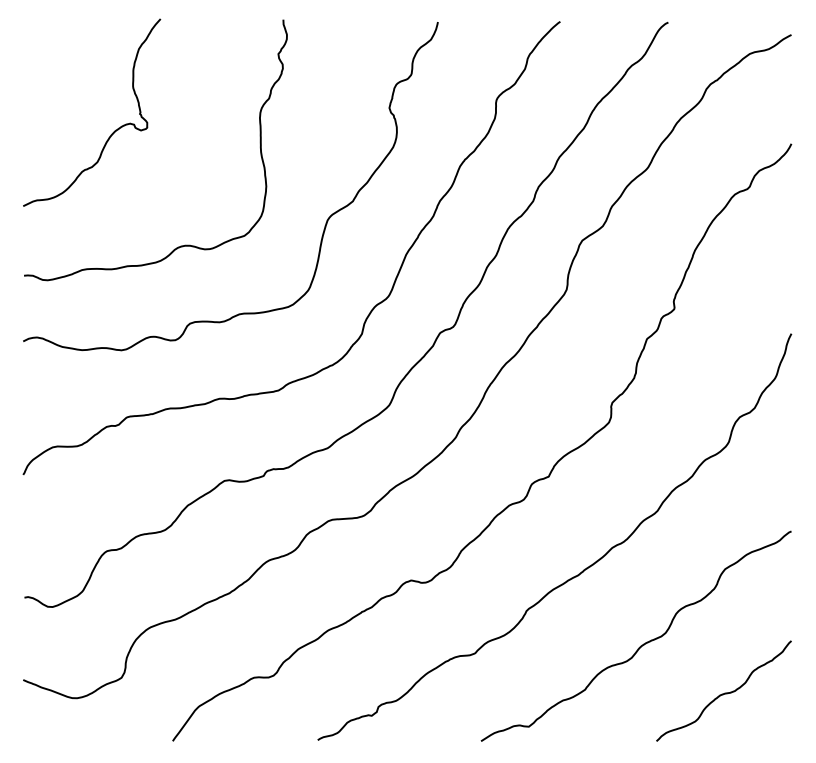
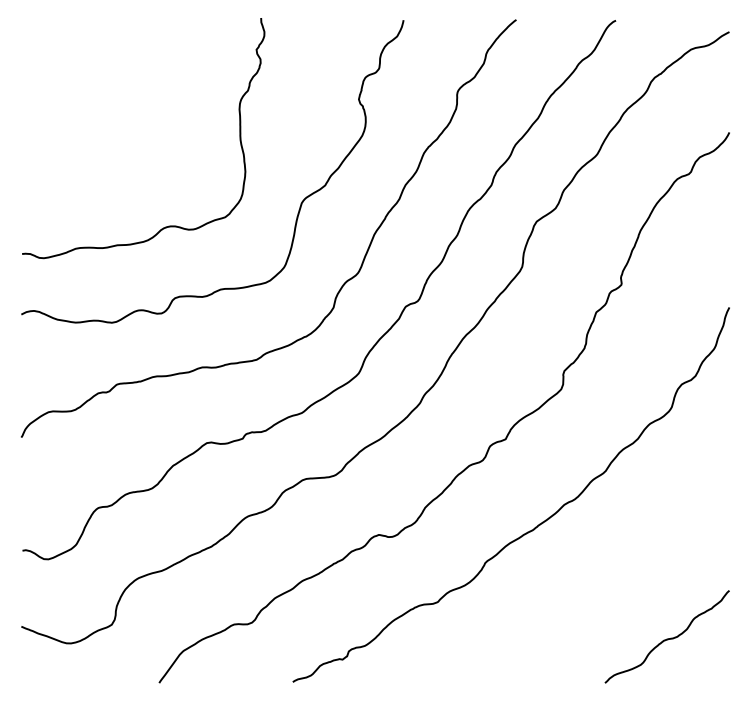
curve: (112, 132) -> (103, 121), removed
curve: (640, 645) -> (590, 594), removed

